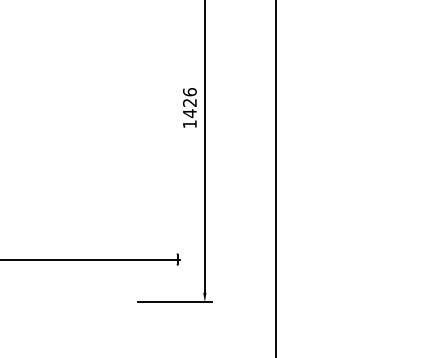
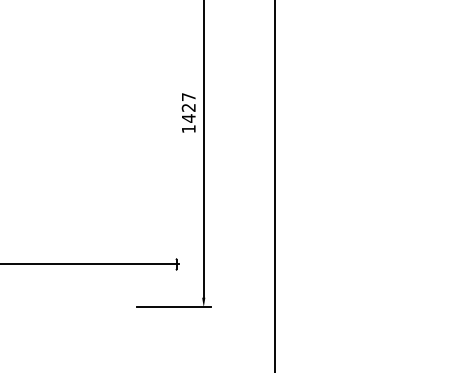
text: (189, 91) -> (188, 96), 1426 -> 1427

